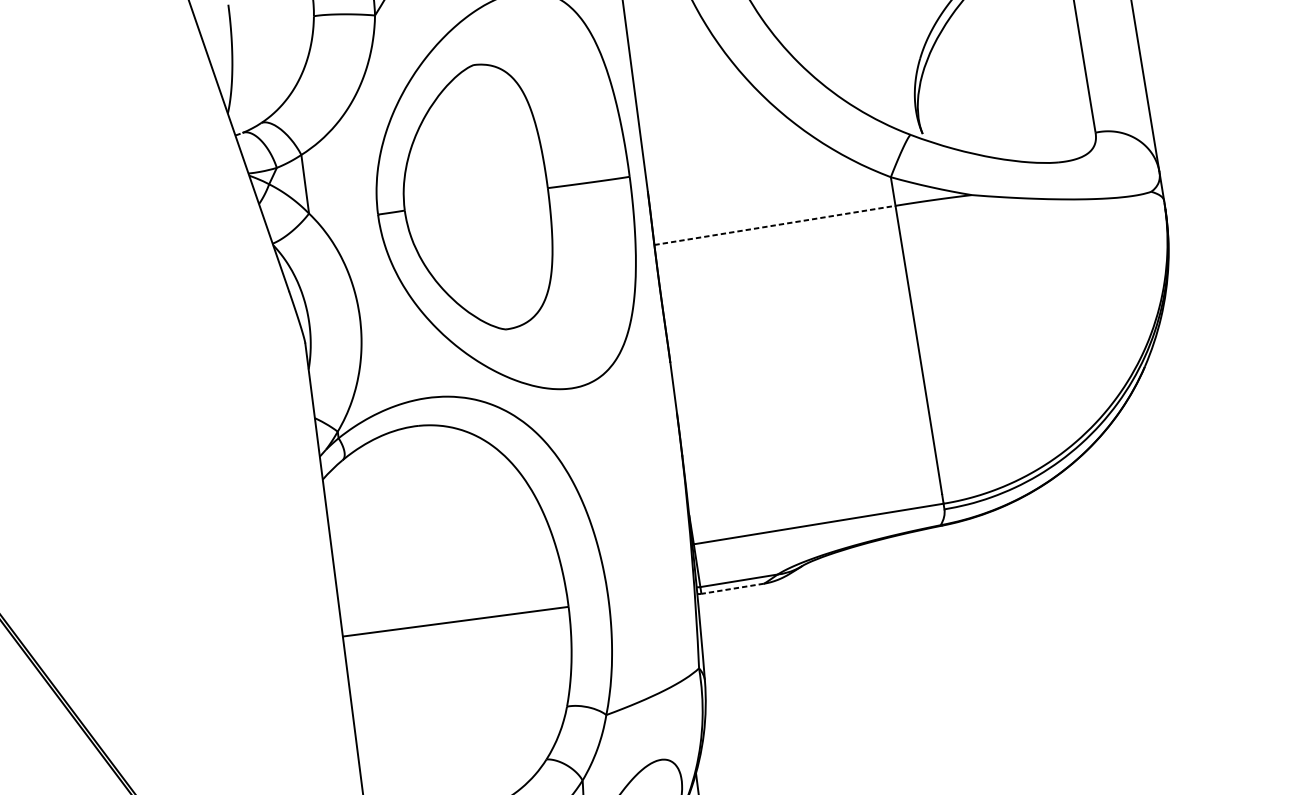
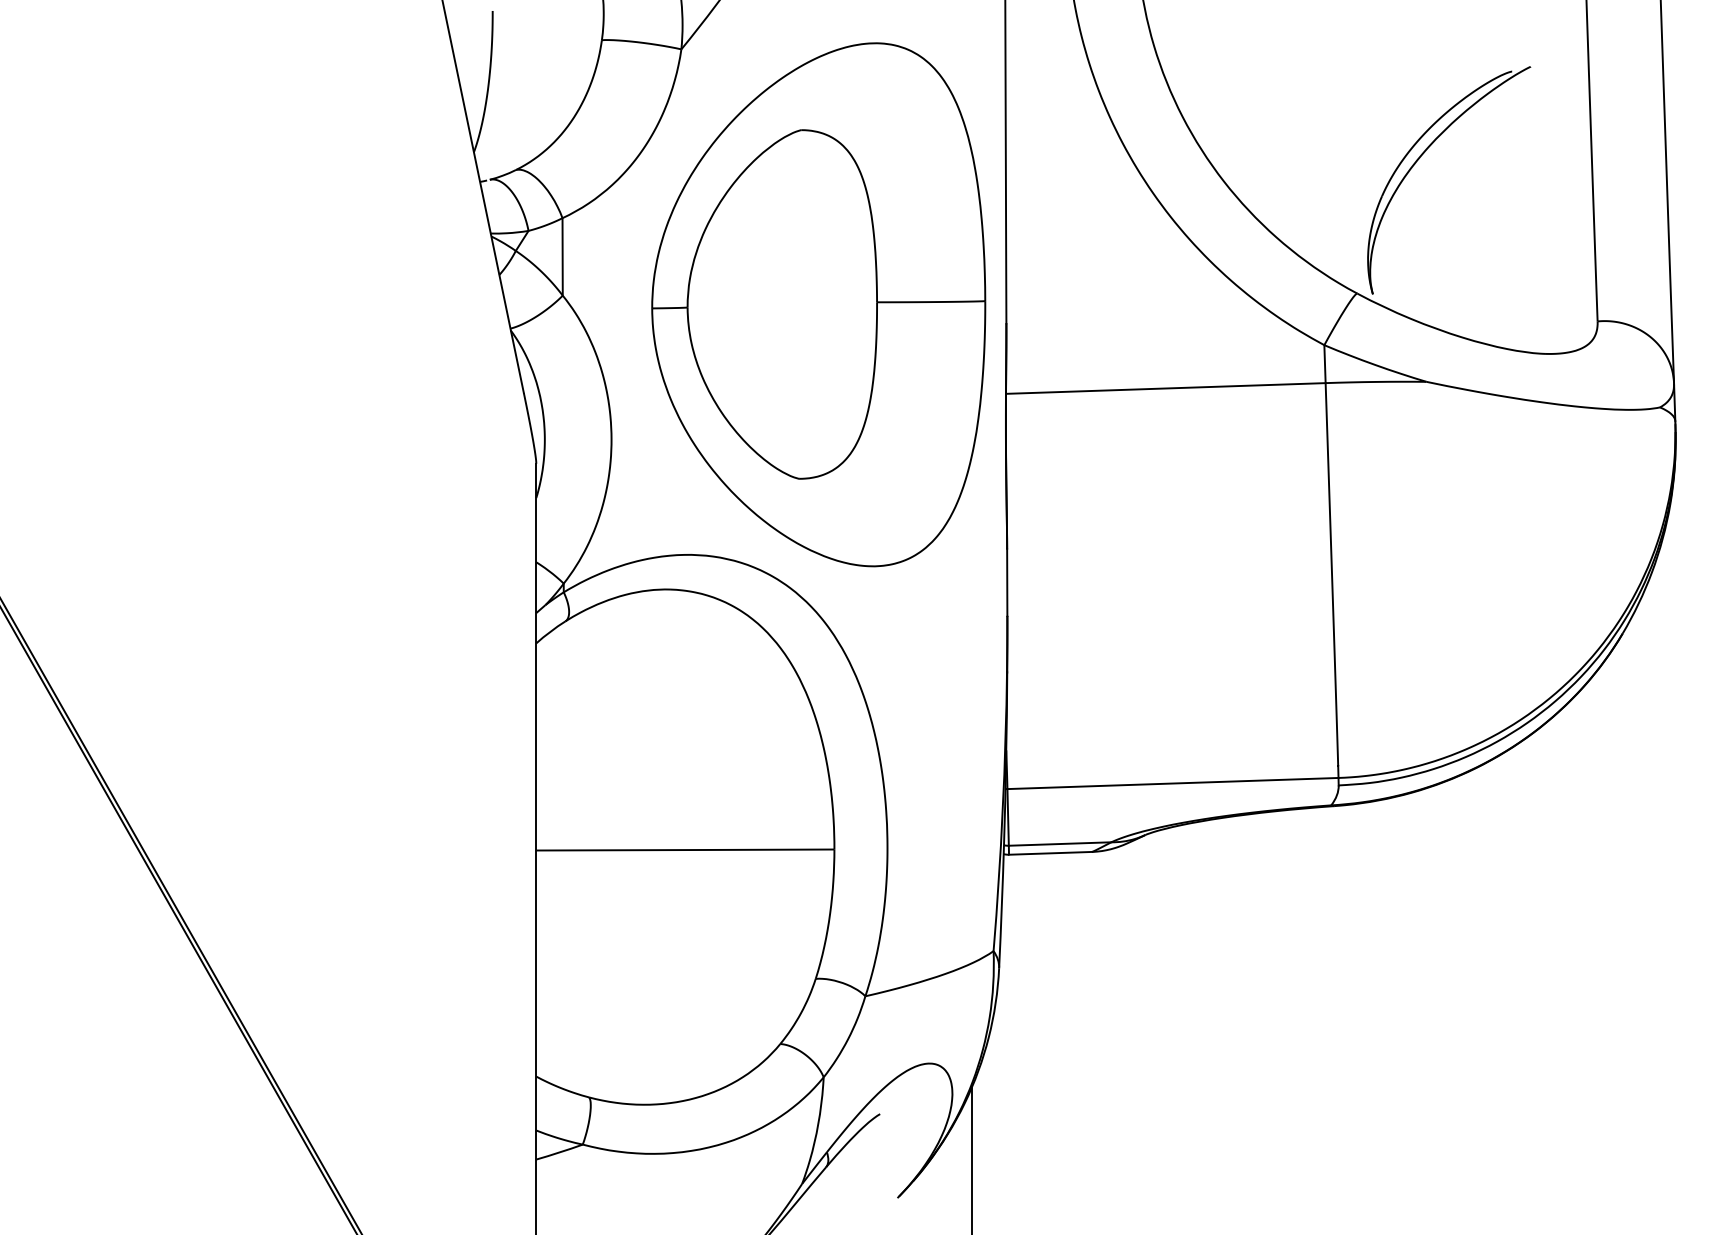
line: (774, 225) -> (1165, 388), dashed -> solid
line: (731, 589) -> (1049, 853), dashed -> solid

